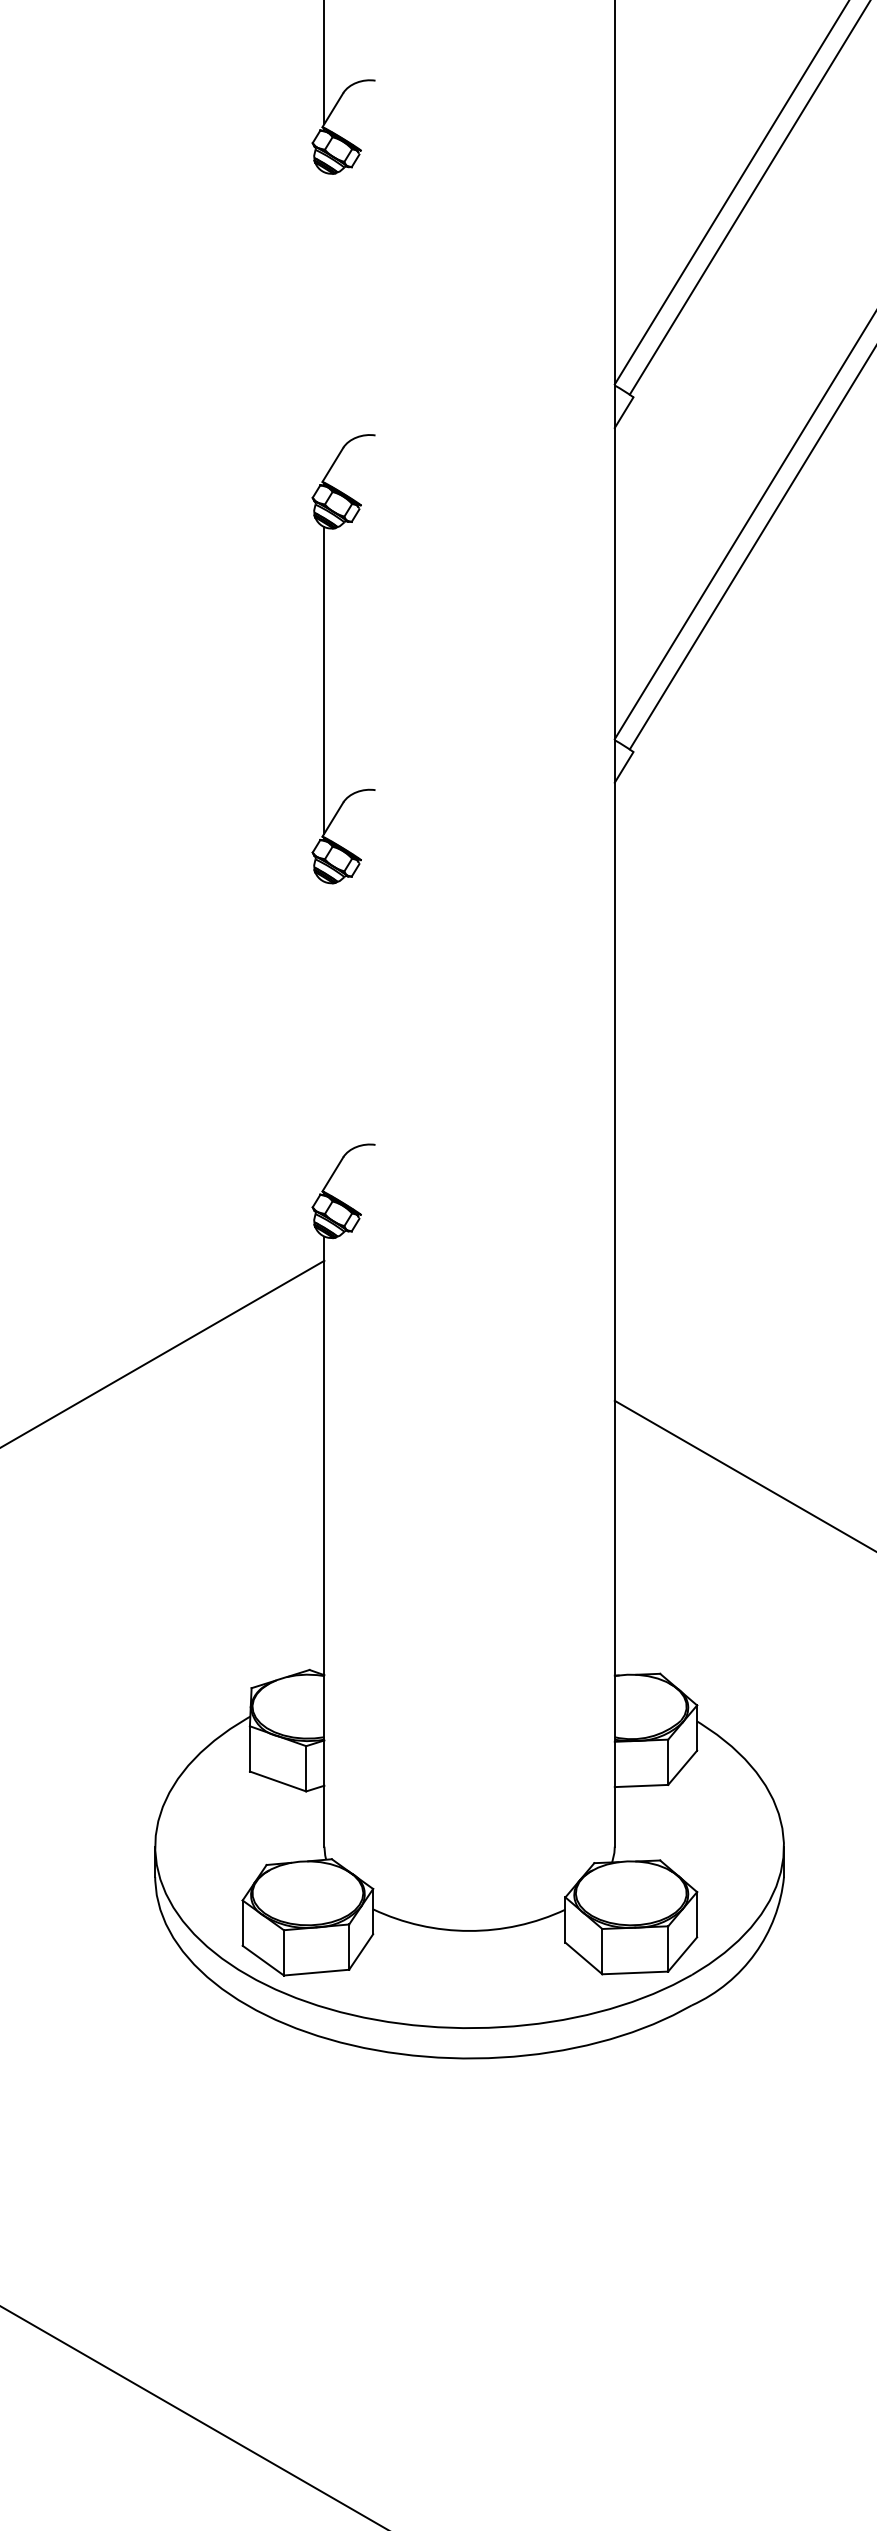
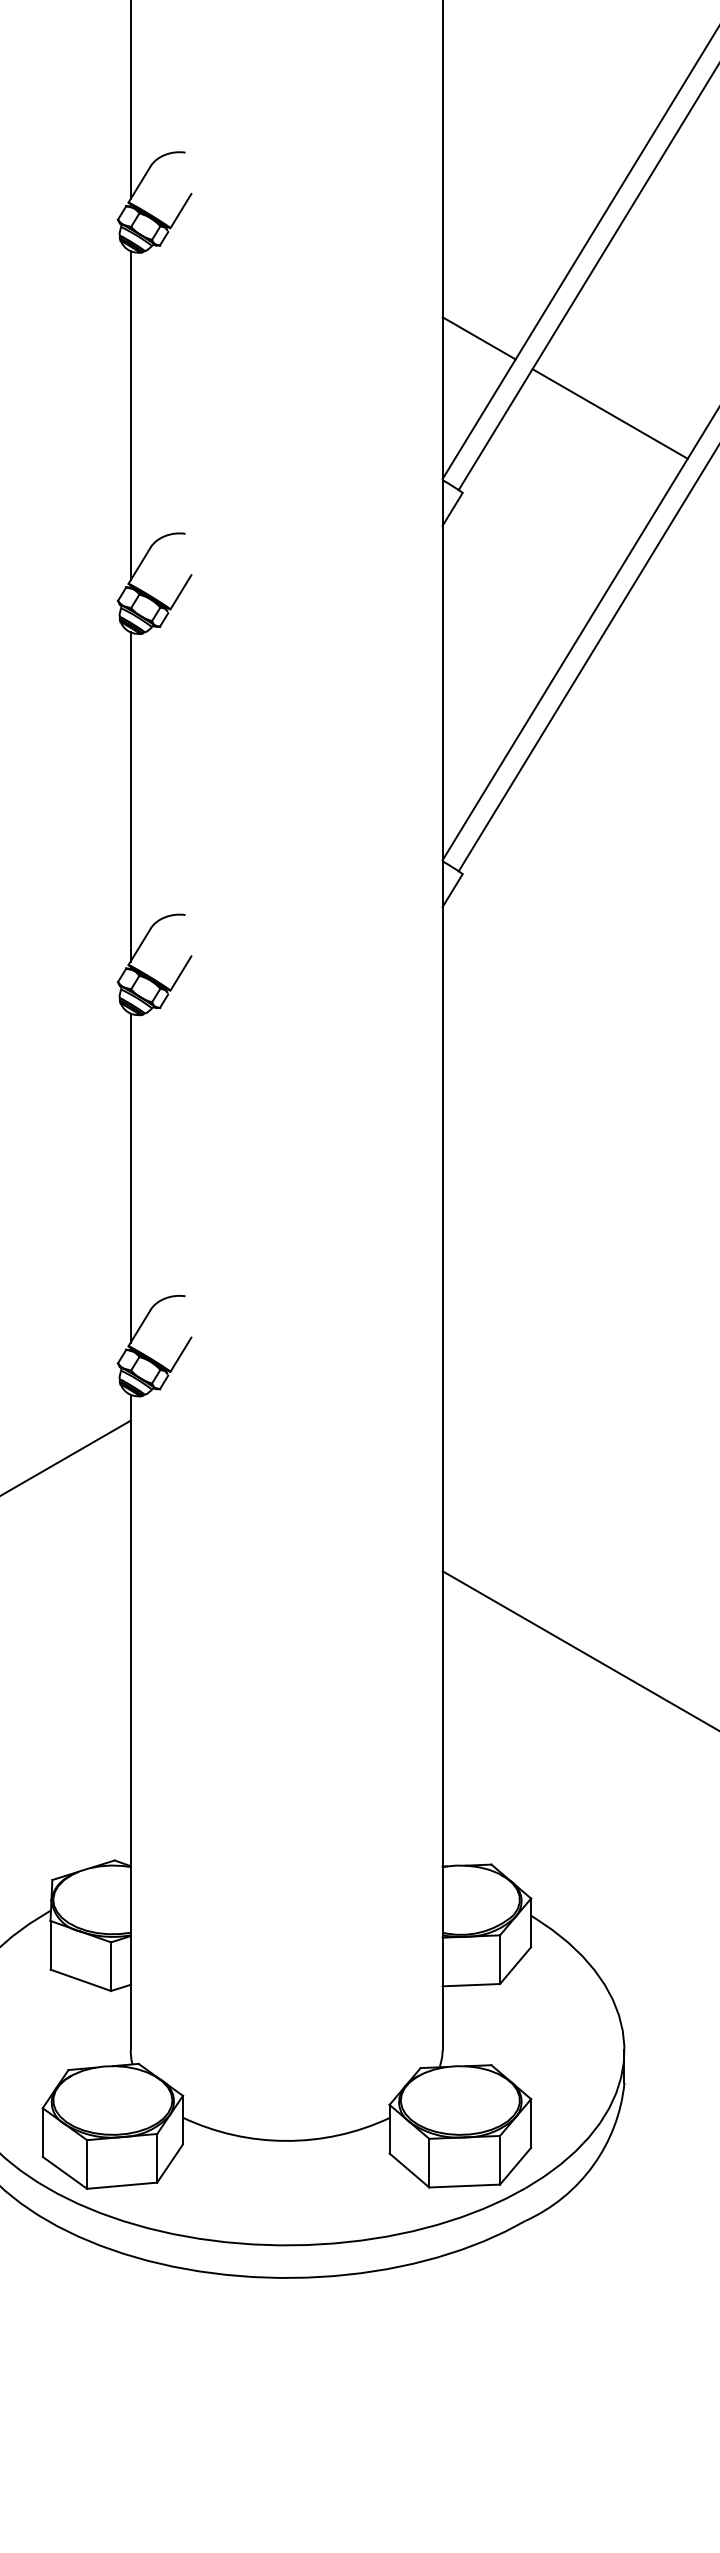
line: (370, 135) -> (180, 211), added
line: (648, 253) -> (478, 338), added
line: (770, 323) -> (609, 413), added
line: (324, 325) -> (130, 415), added
line: (370, 489) -> (180, 591), added
line: (370, 844) -> (180, 973), added
line: (324, 1034) -> (130, 1177), added
line: (370, 1199) -> (180, 1354), added

